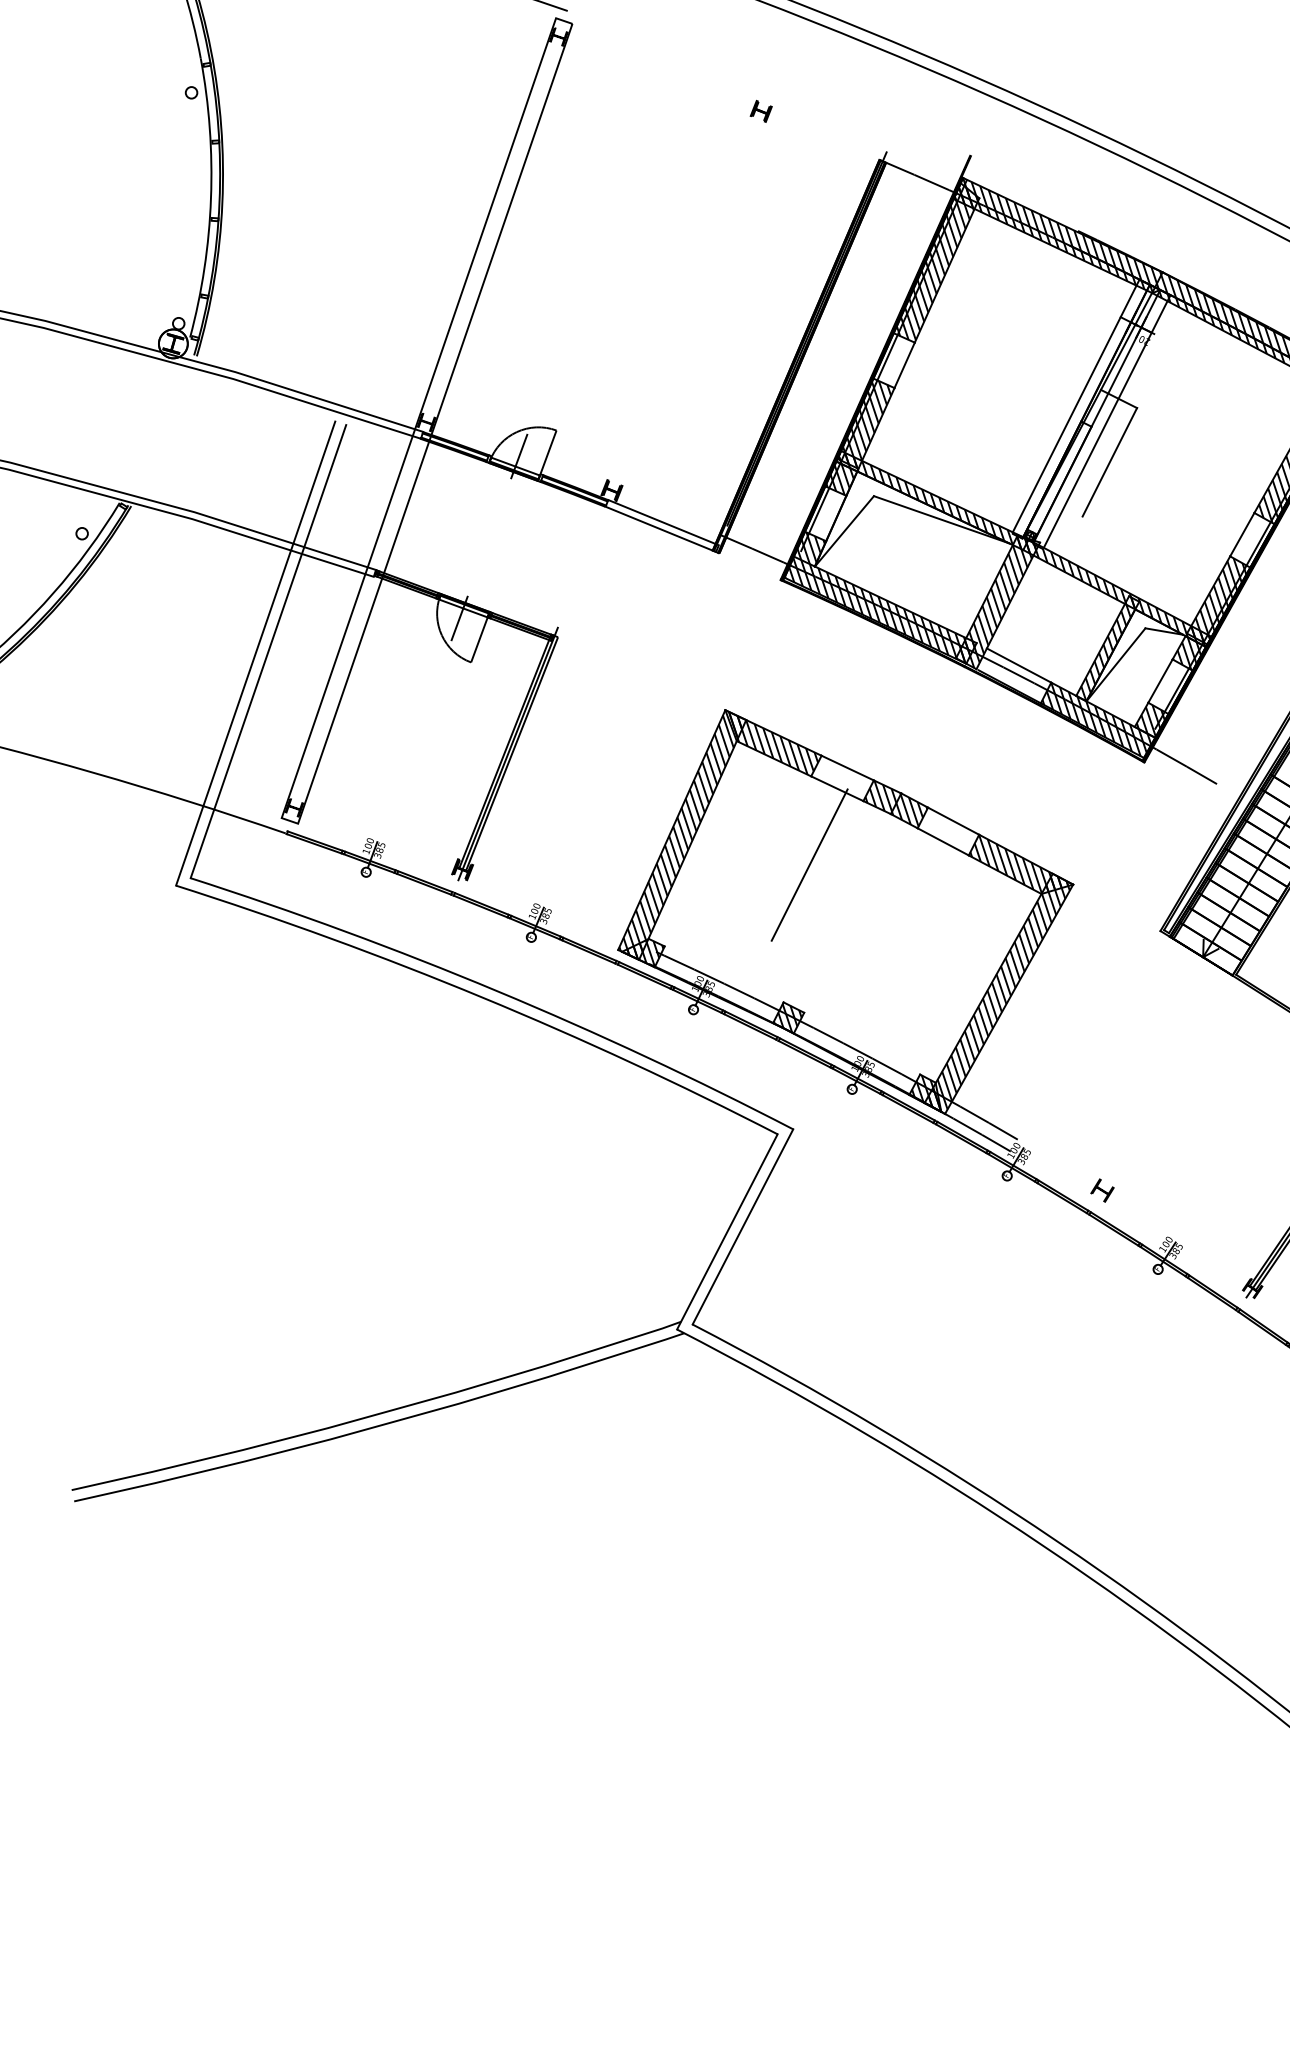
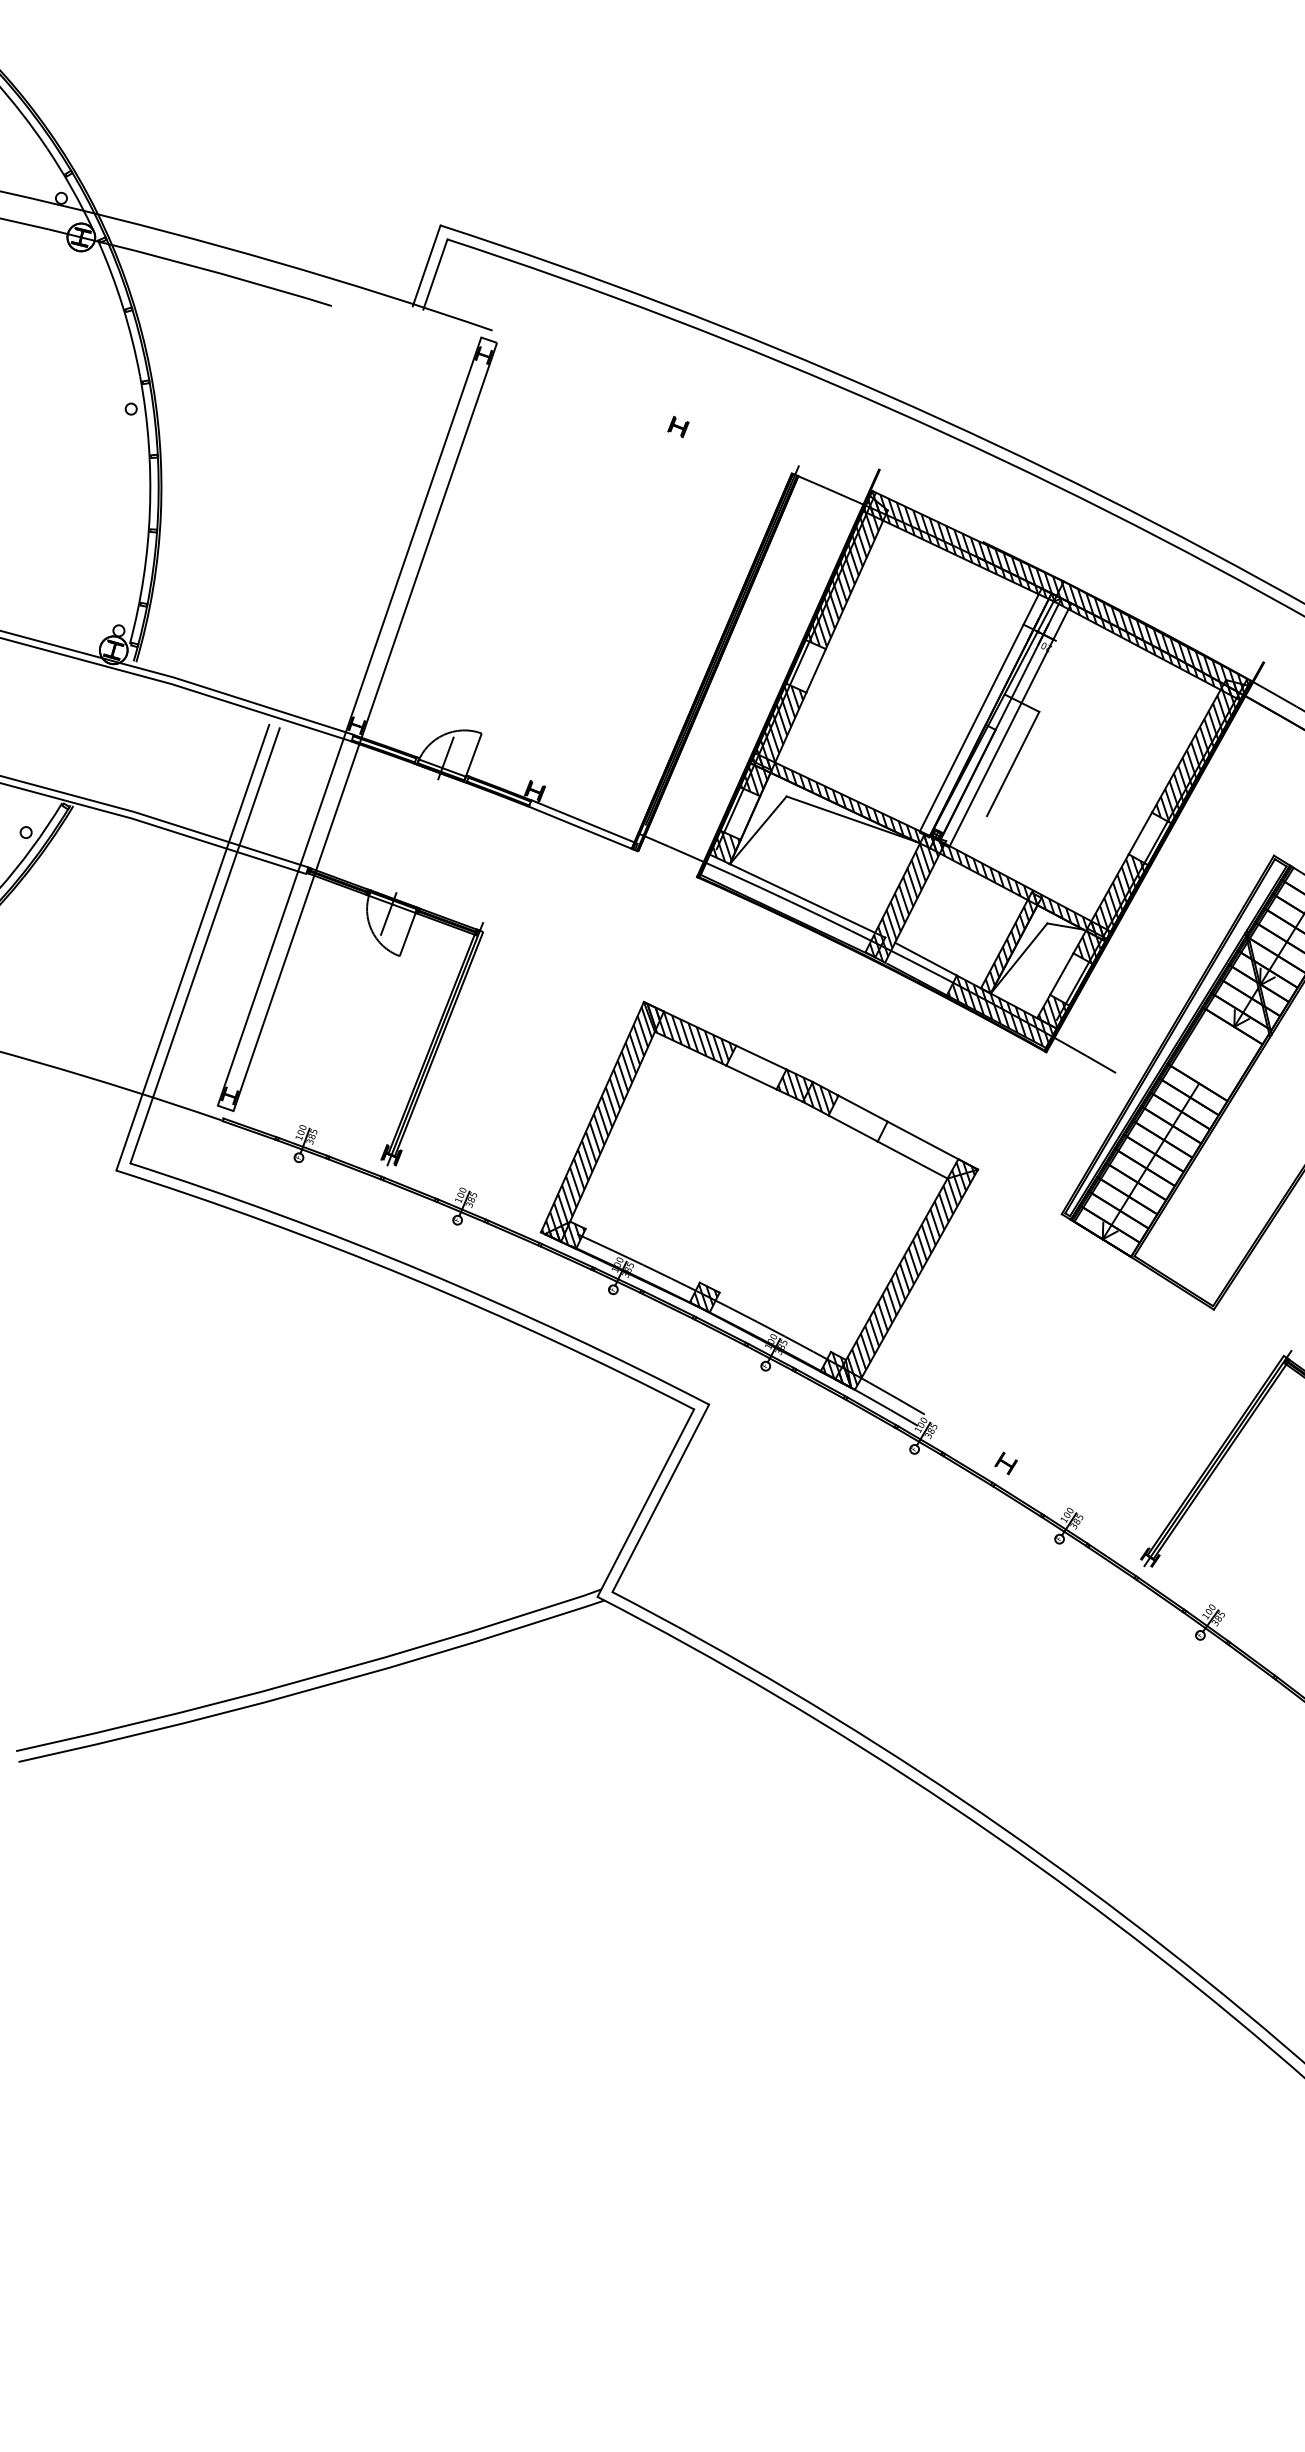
hatch: (880, 610) -> (792, 906), removed
hatch: (1019, 863) -> (926, 1149), removed
line: (809, 864) -> (724, 1150), removed

